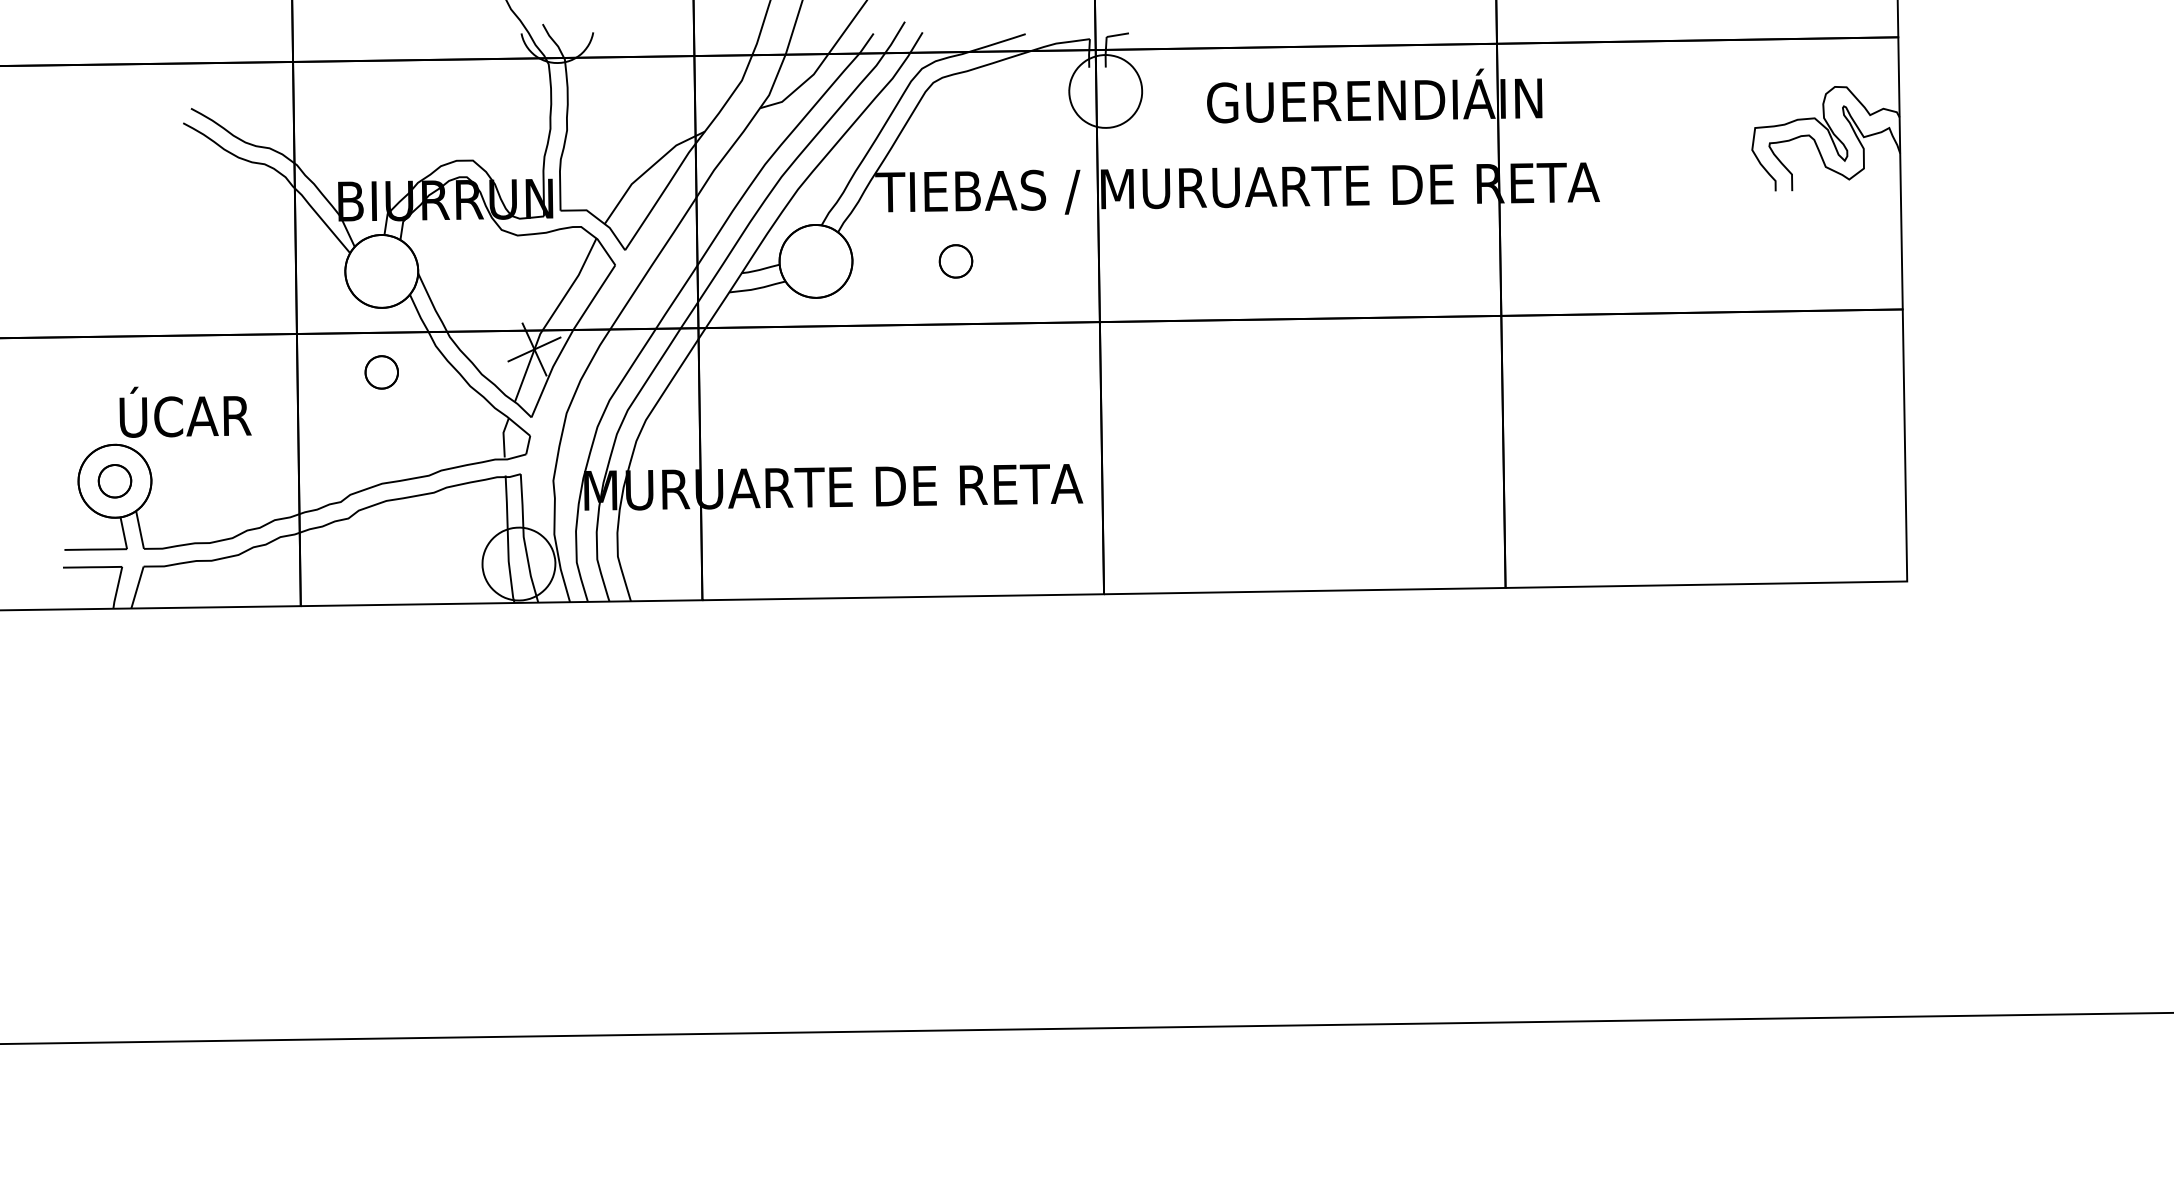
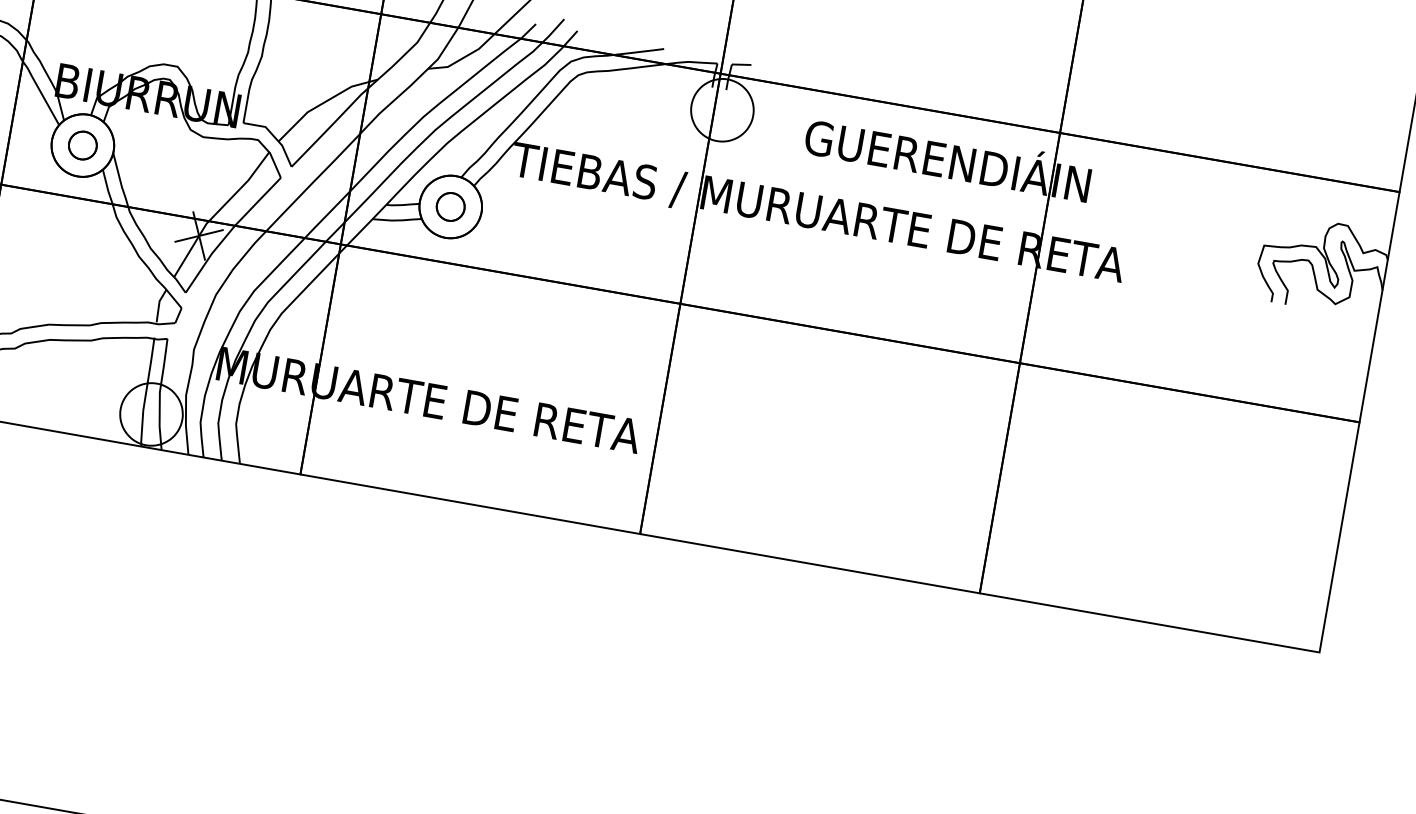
part: (955, 261) -> (450, 206), moved
part: (381, 372) -> (82, 145), moved

